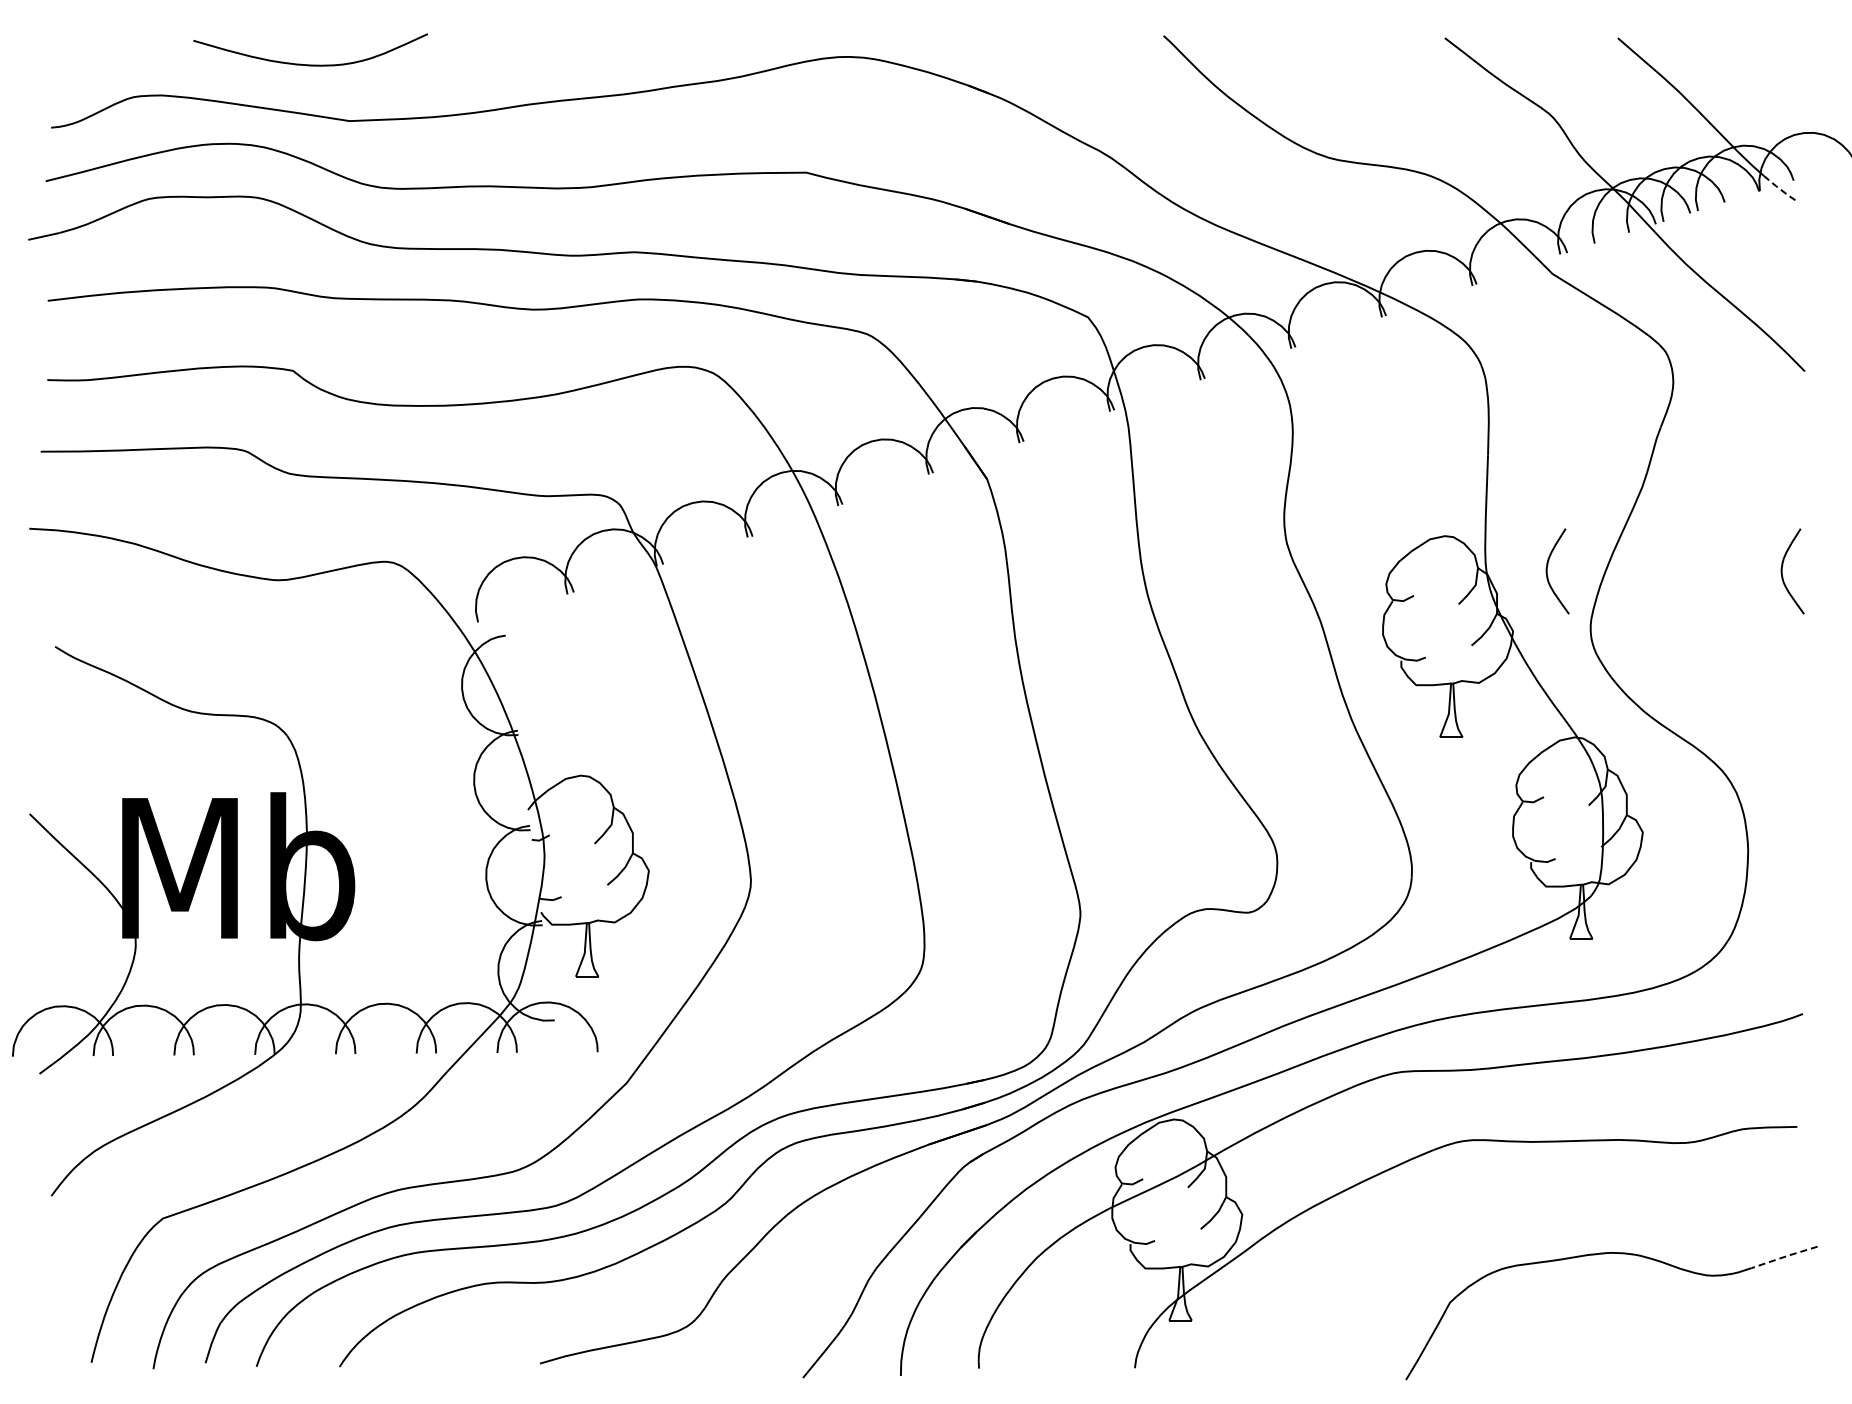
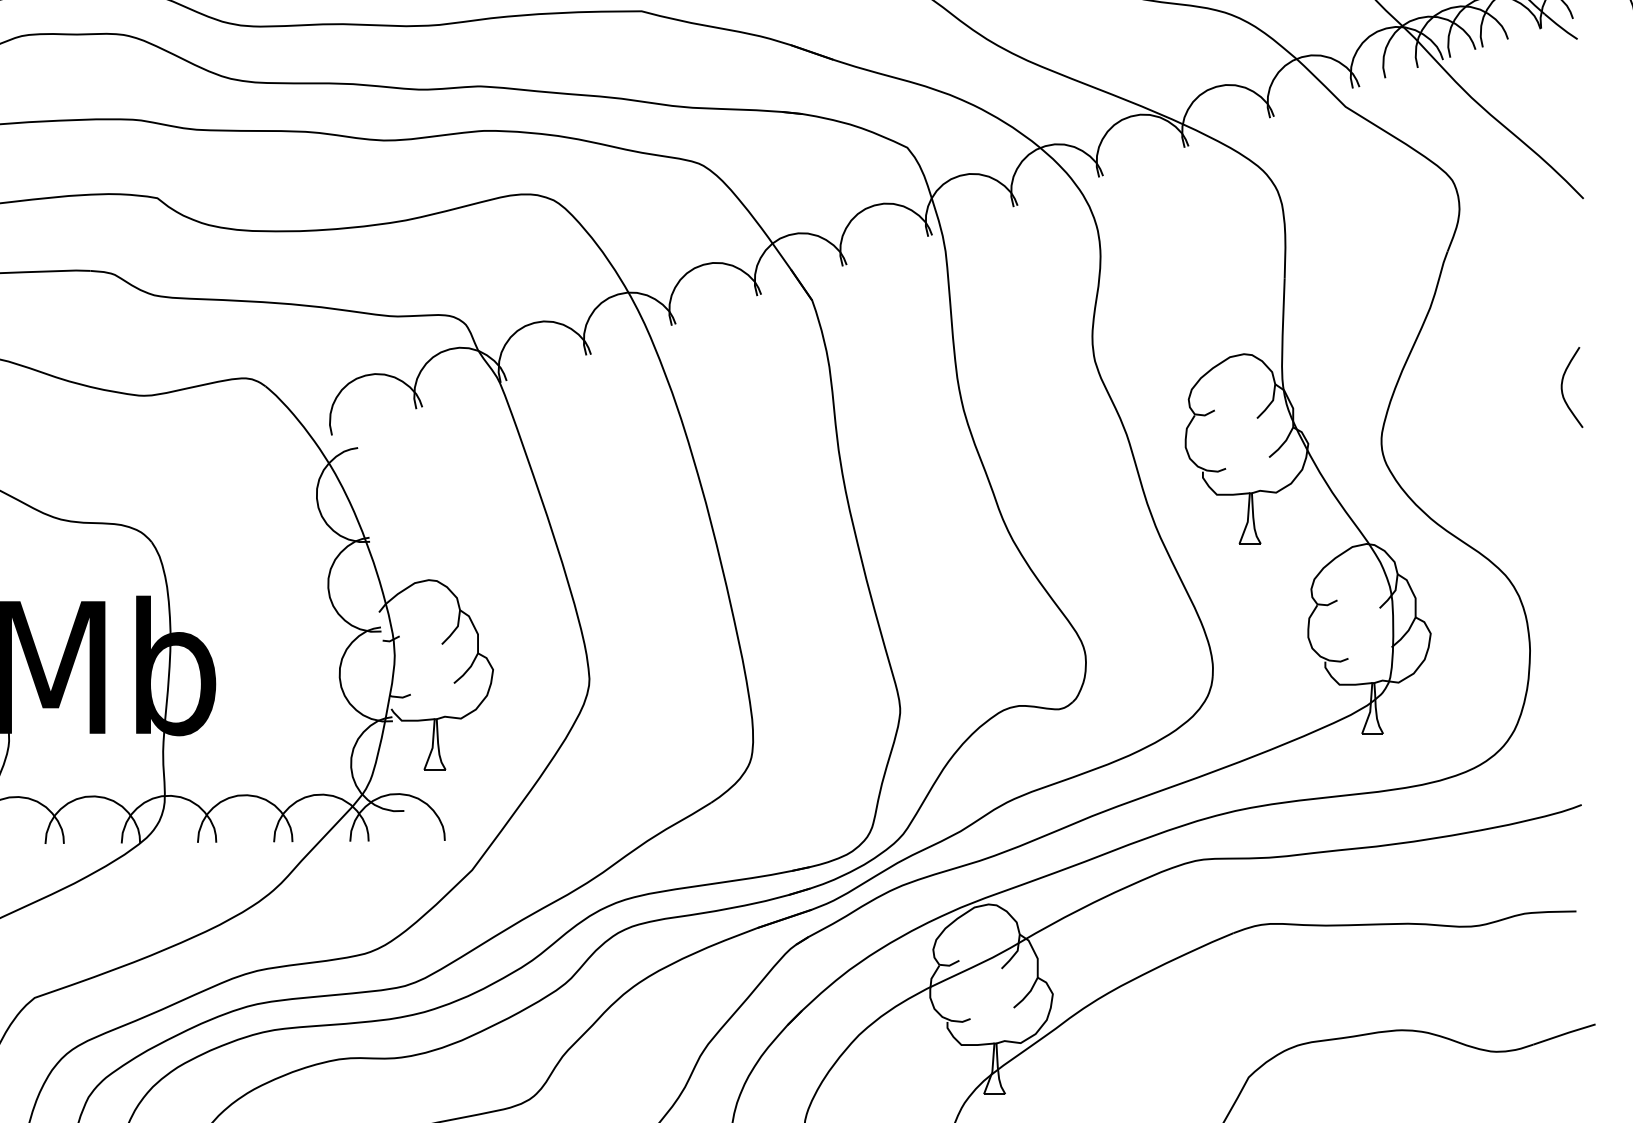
line: (1781, 190) -> (1561, 28), dashed -> solid
curve: (1547, 571) -> (1340, 387), removed
line: (1784, 1256) -> (1564, 1033), dashed -> solid

